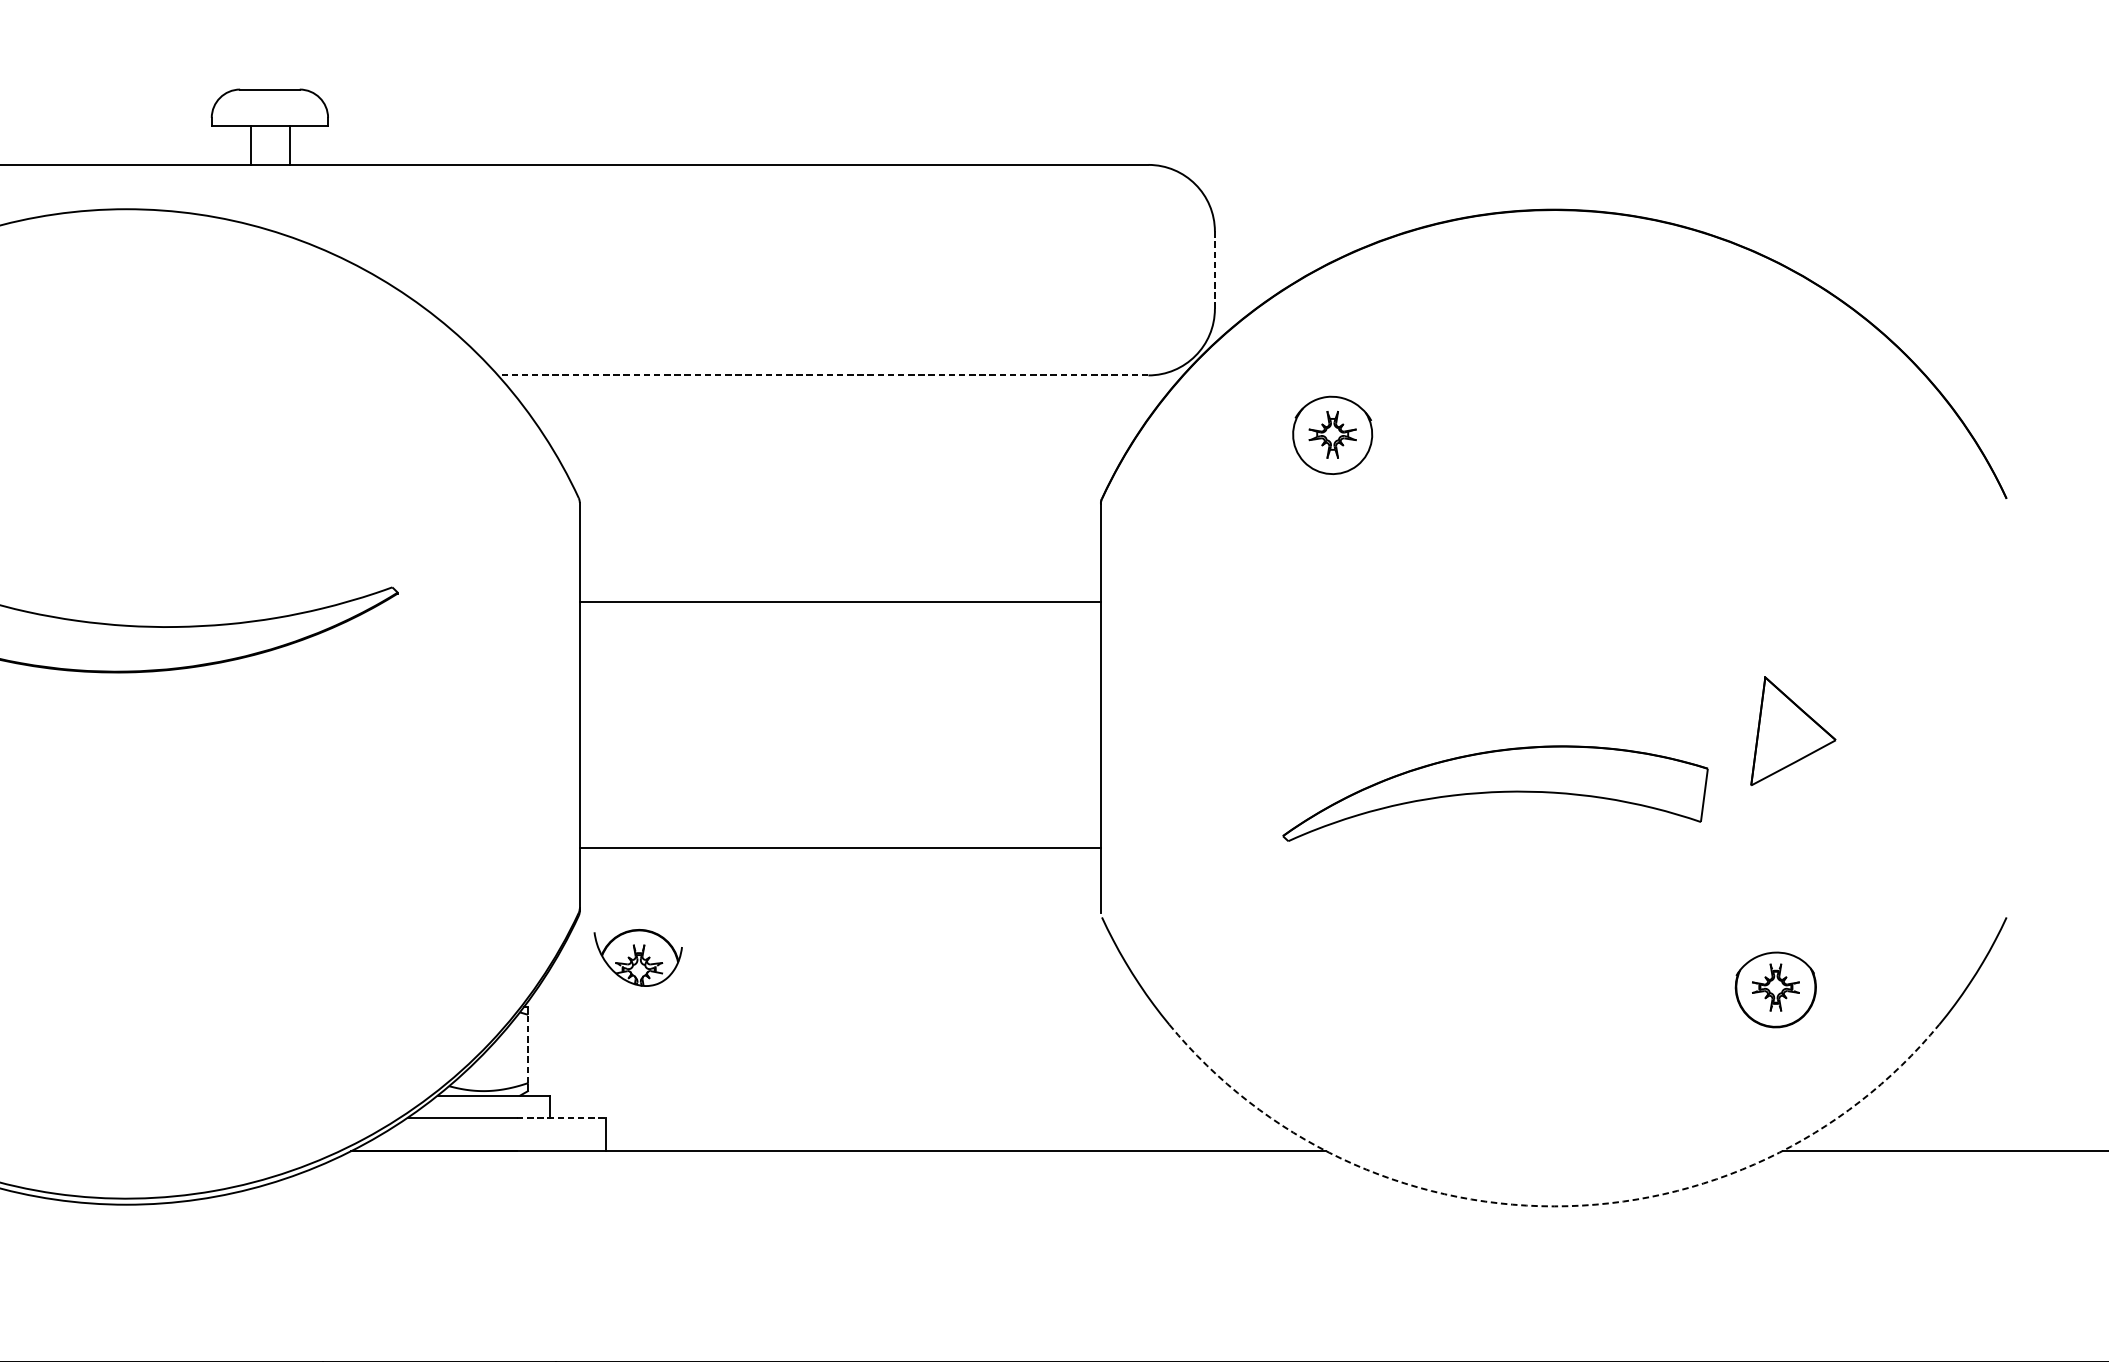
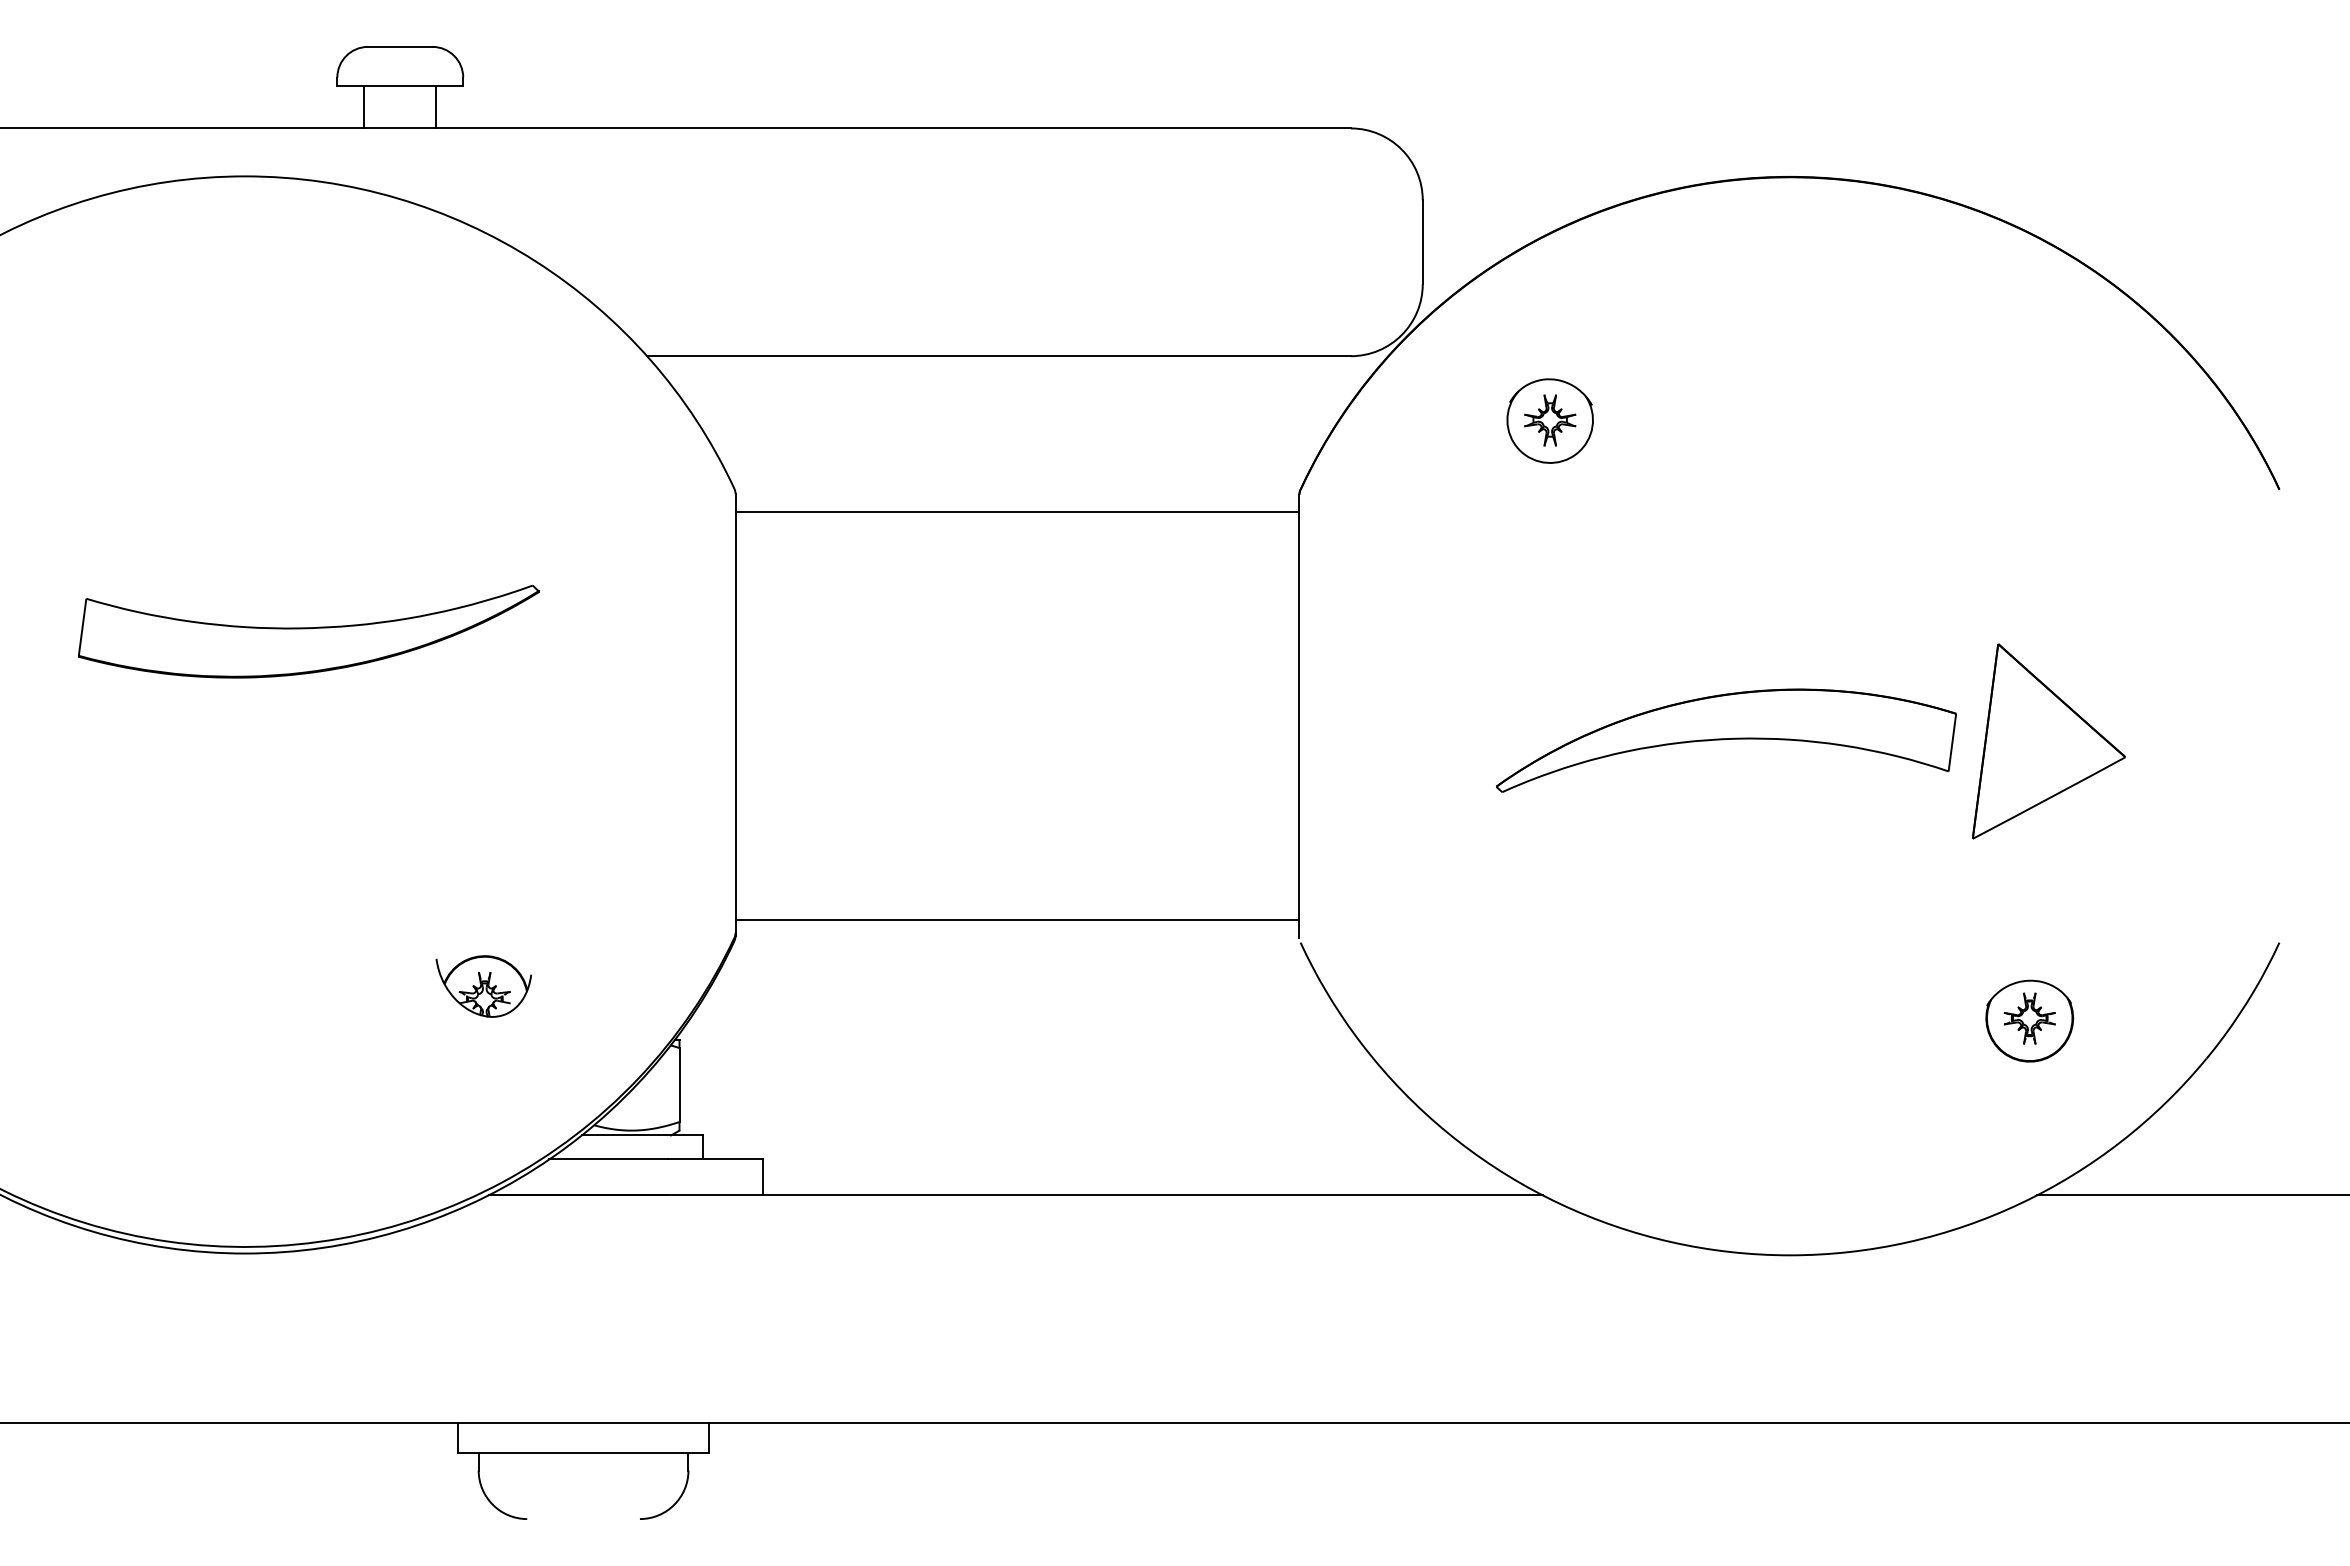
line: (251, 145) -> (436, 107), moved
line: (290, 145) -> (364, 107), moved
line: (1214, 270) -> (1422, 242), dashed -> solid
line: (822, 375) -> (998, 356), dashed -> solid
line: (840, 602) -> (1017, 512), moved
part: (1793, 731) -> (2048, 741), size x1.67
part: (1495, 793) -> (1726, 740), moved
line: (840, 847) -> (1017, 919), moved
part: (637, 957) -> (483, 986), moved
line: (527, 1049) -> (679, 1085), dashed -> solid
line: (561, 1117) -> (715, 1159), dashed -> solid
arc: (1553, 1206) -> (1789, 1255), dashed -> solid

